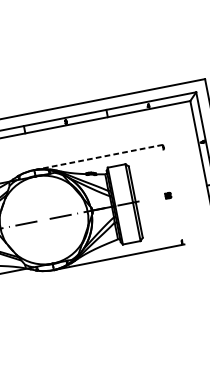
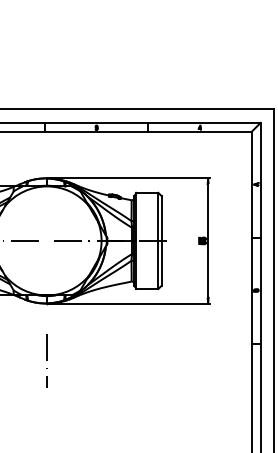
line: (99, 157) -> (128, 178), dashed -> solid
line: (172, 194) -> (208, 240), added
line: (62, 315) -> (46, 360), added

